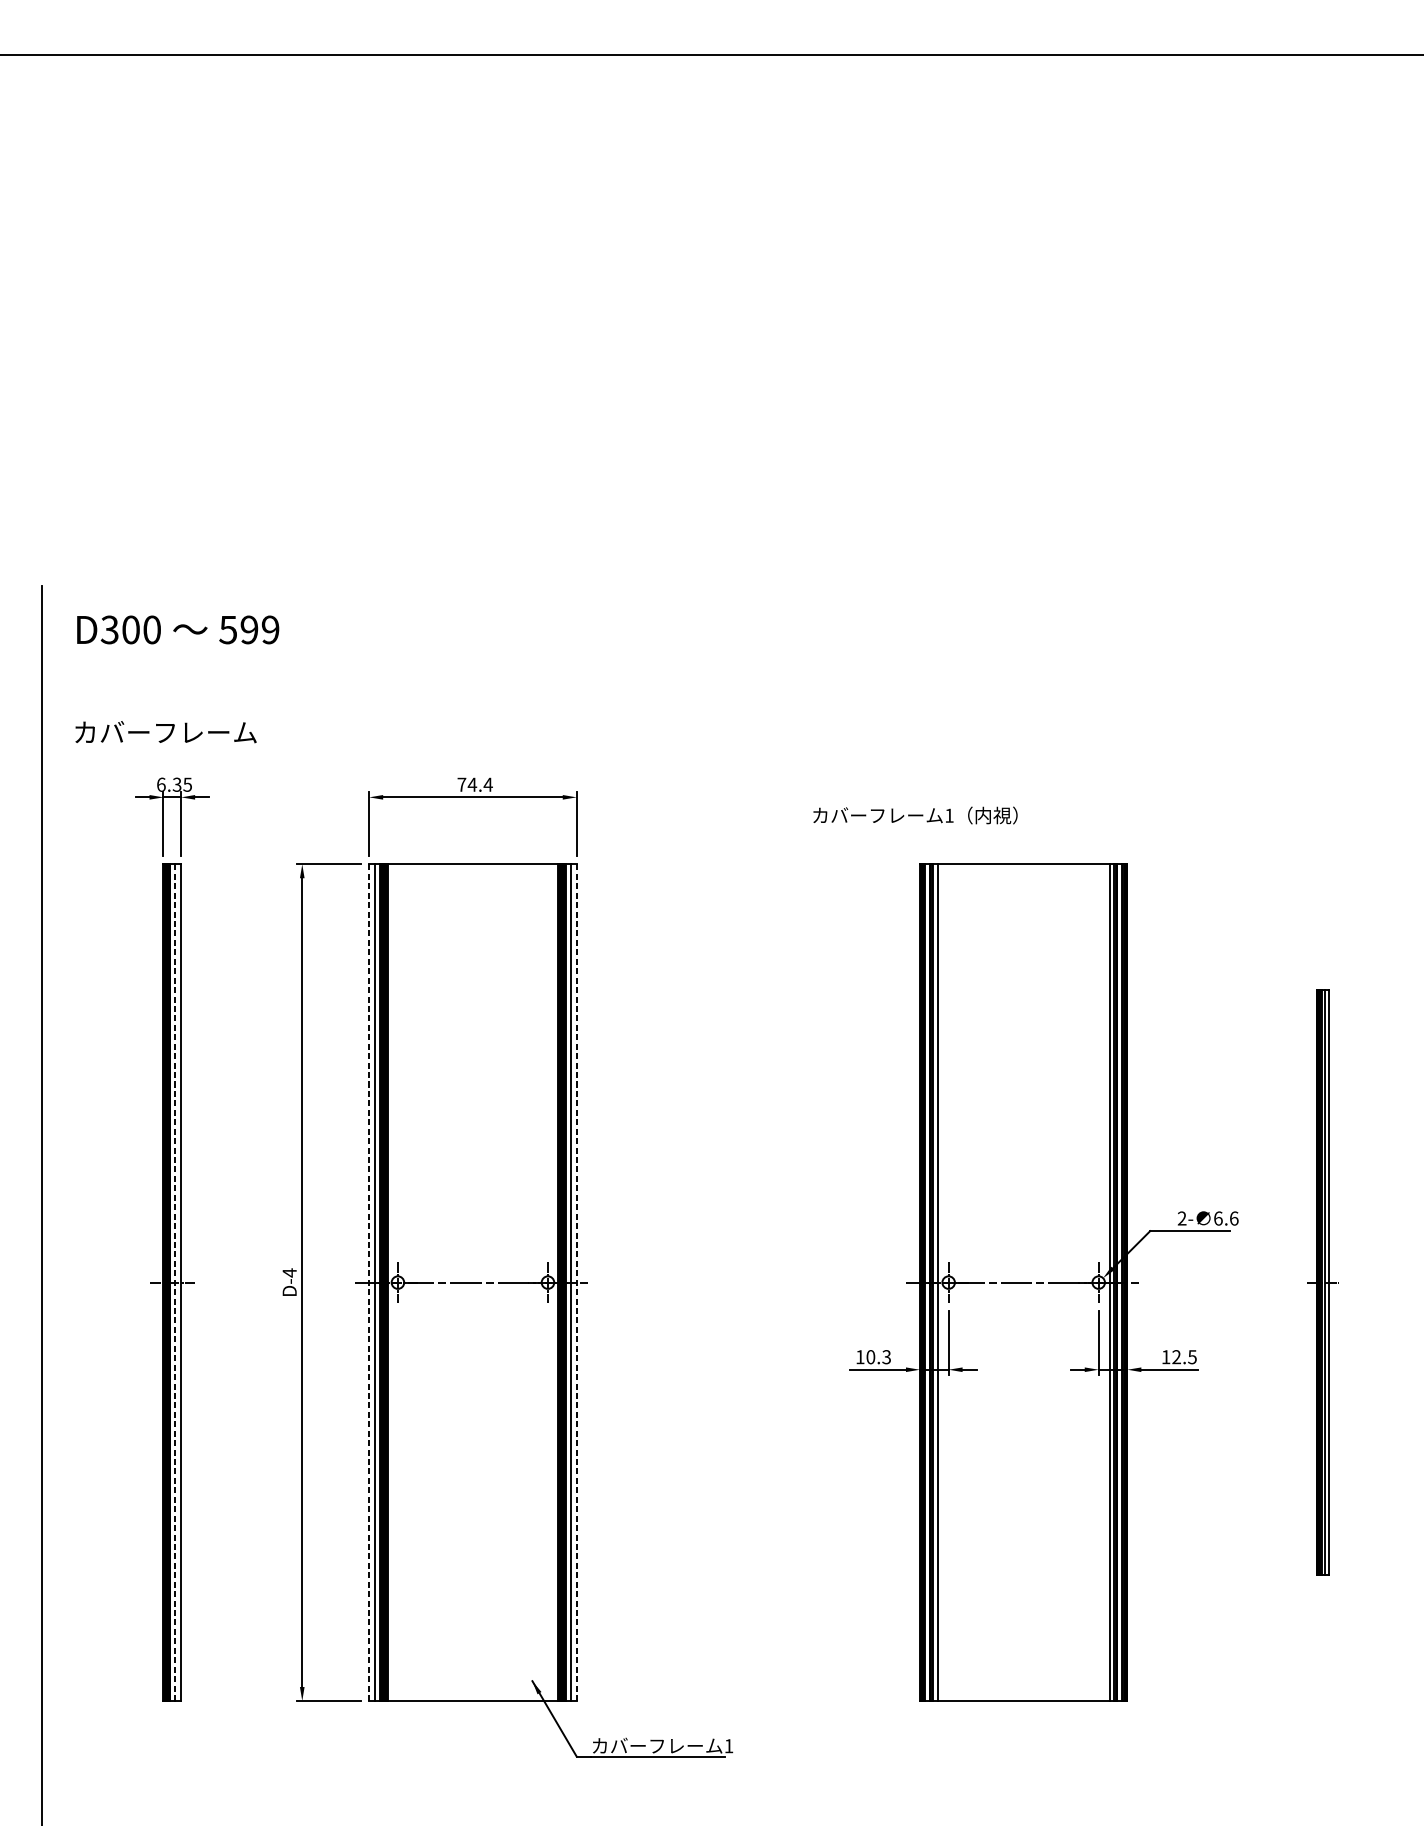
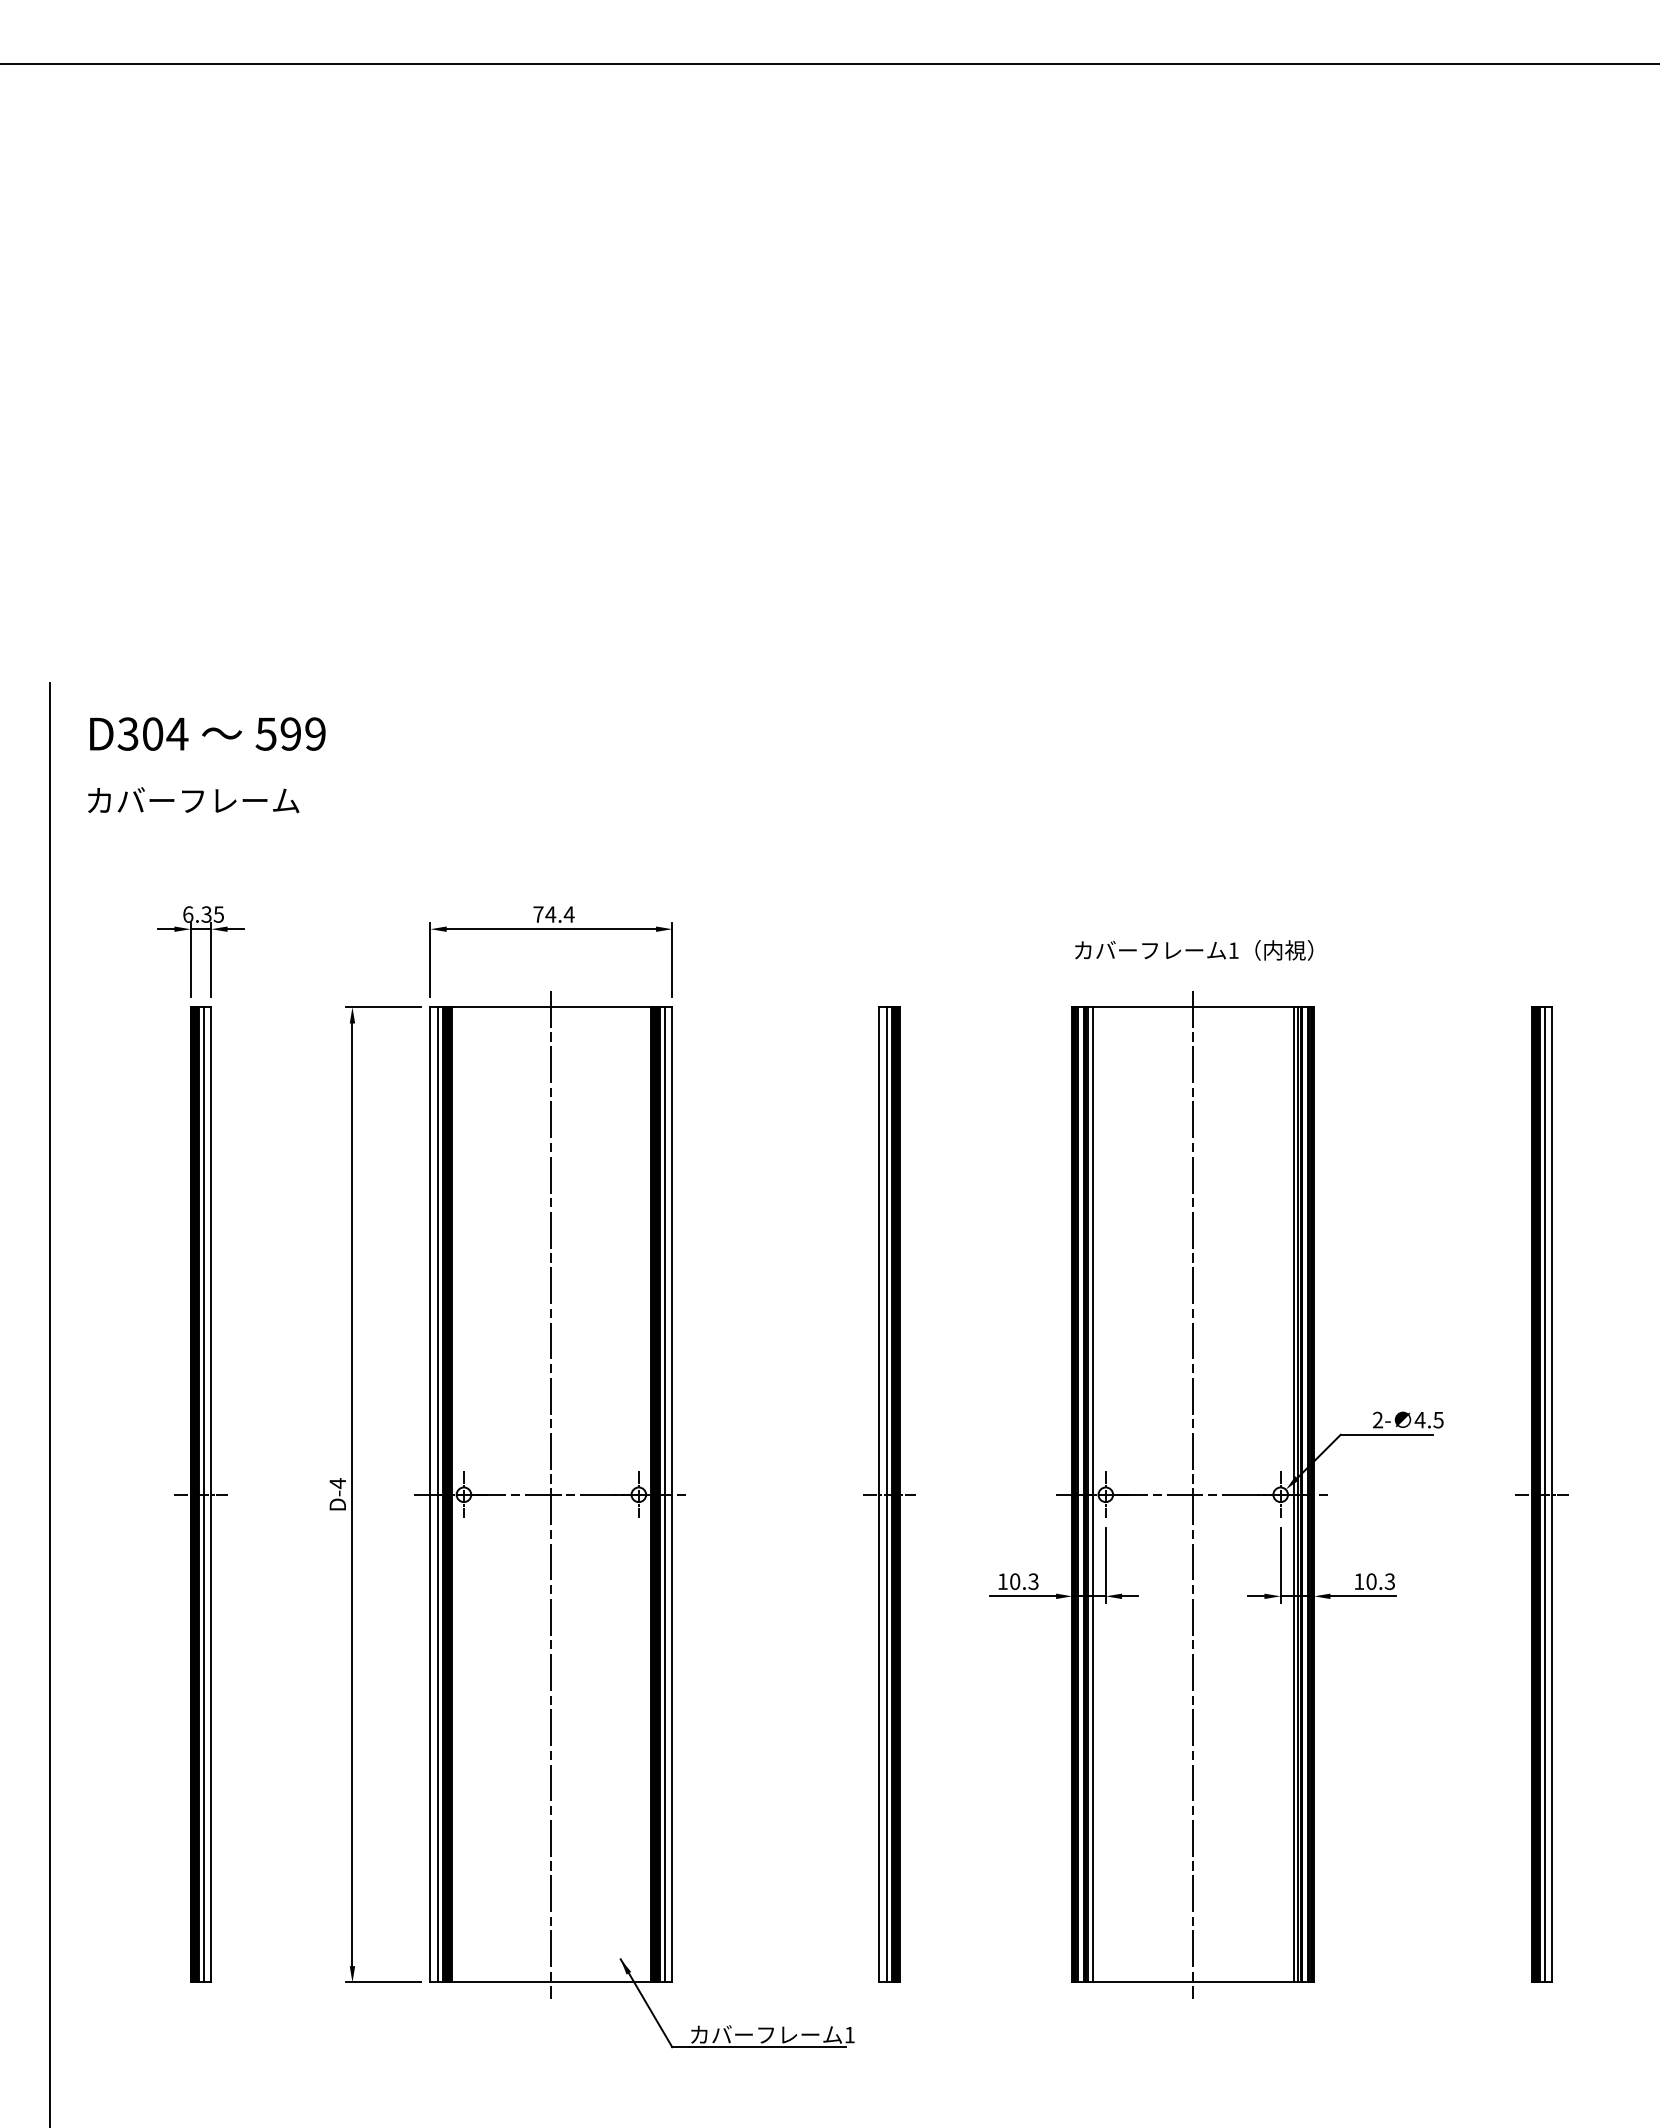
text: (152, 629) -> (177, 733), D300 -> D304
text: (165, 732) -> (193, 800), moved
text: (915, 815) -> (1194, 950), moved
text: (1225, 1218) -> (1428, 1419), 6.6 -> 4.5
line: (175, 1282) -> (204, 1494), dashed -> solid
line: (369, 1282) -> (430, 1494), dashed -> solid
line: (473, 1282) -> (551, 1494), added
line: (576, 1282) -> (672, 1494), dashed -> solid
part: (763, 1282) -> (889, 1494), added
line: (1023, 1282) -> (1193, 1494), added
part: (1322, 1282) -> (1541, 1494), size x1.43
text: (1184, 1357) -> (1380, 1581), 12.5 -> 10.3

